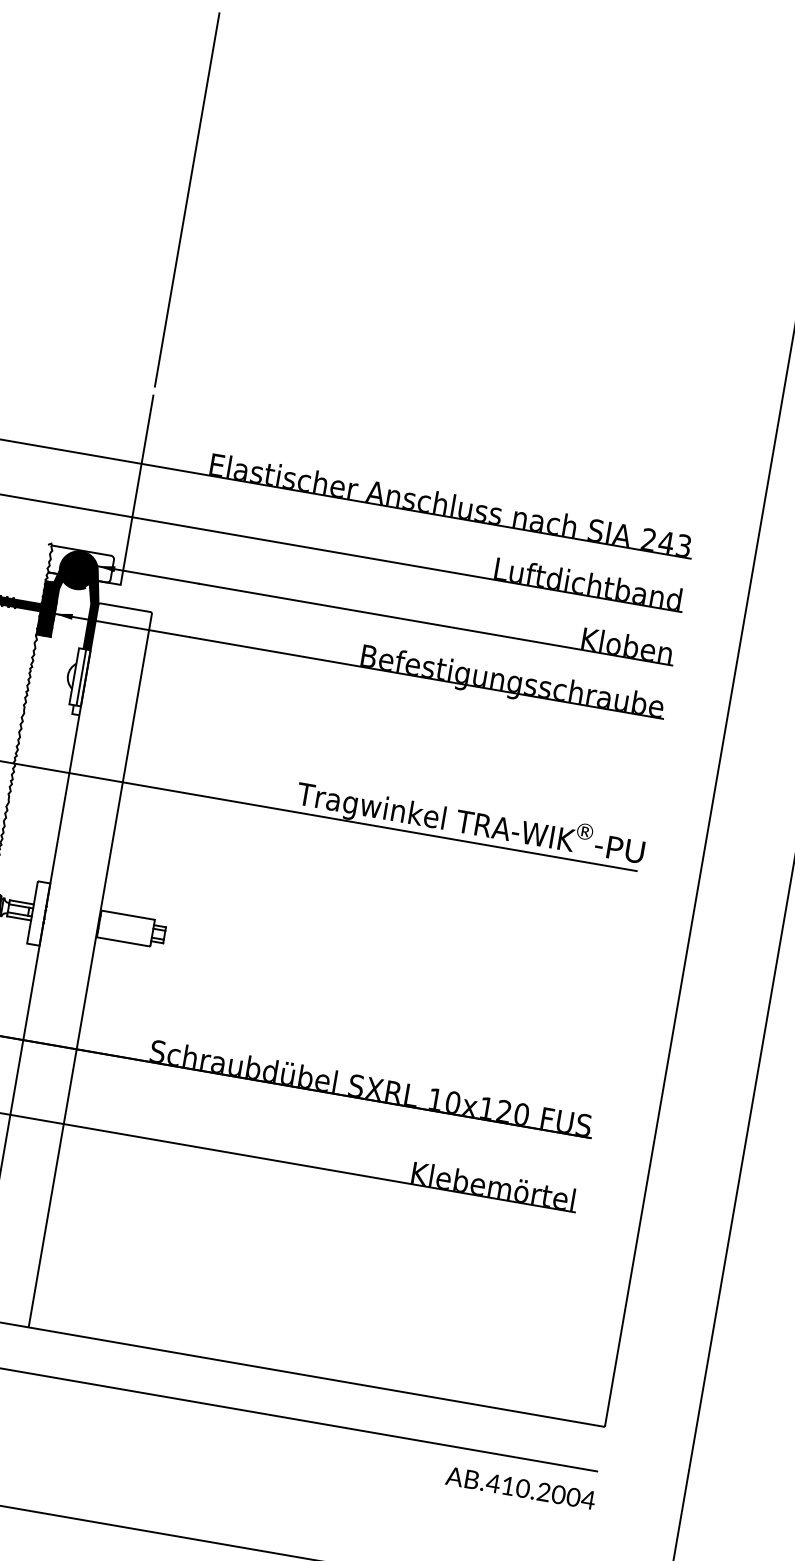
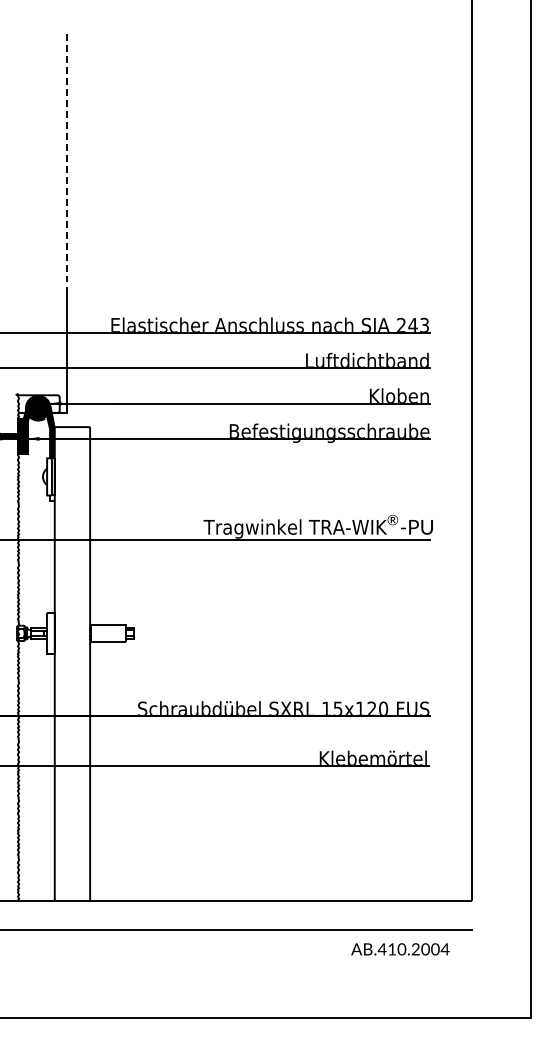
line: (186, 200) -> (66, 158), solid -> dashed
text: (452, 1100) -> (337, 707), 10x120 -> 15x120
text: (520, 1488) -> (400, 949), moved

